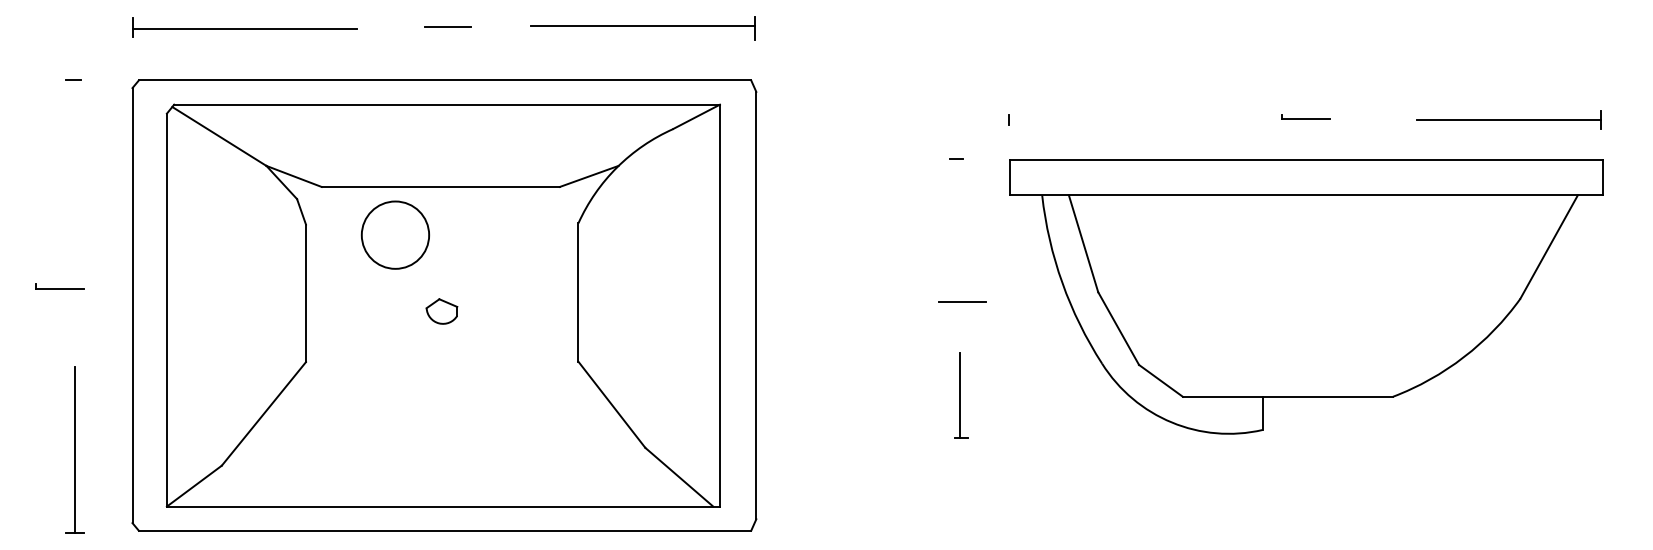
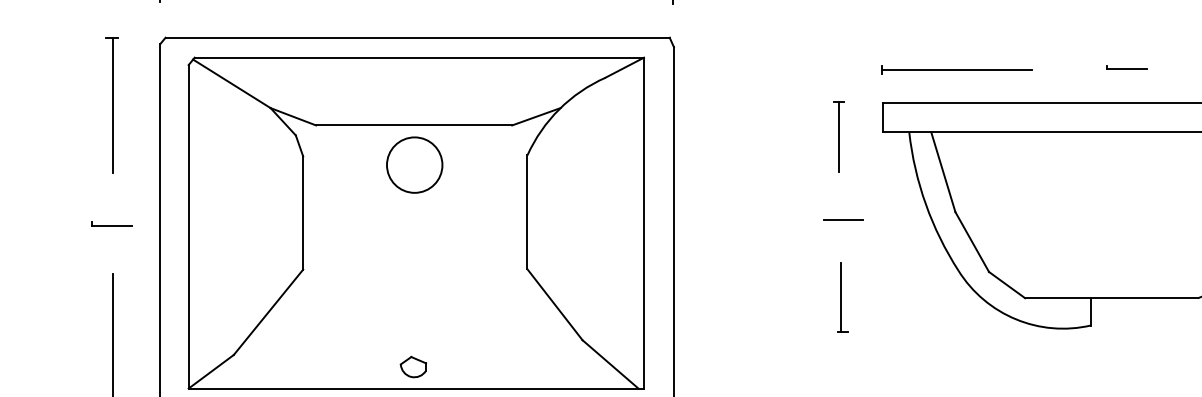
line: (1099, 120) -> (956, 70), added
line: (75, 162) -> (113, 105), added
line: (956, 200) -> (838, 136), added
circle: (394, 234) -> (413, 164), moved
part: (59, 286) -> (111, 223), moved
part: (441, 311) -> (413, 367), moved

